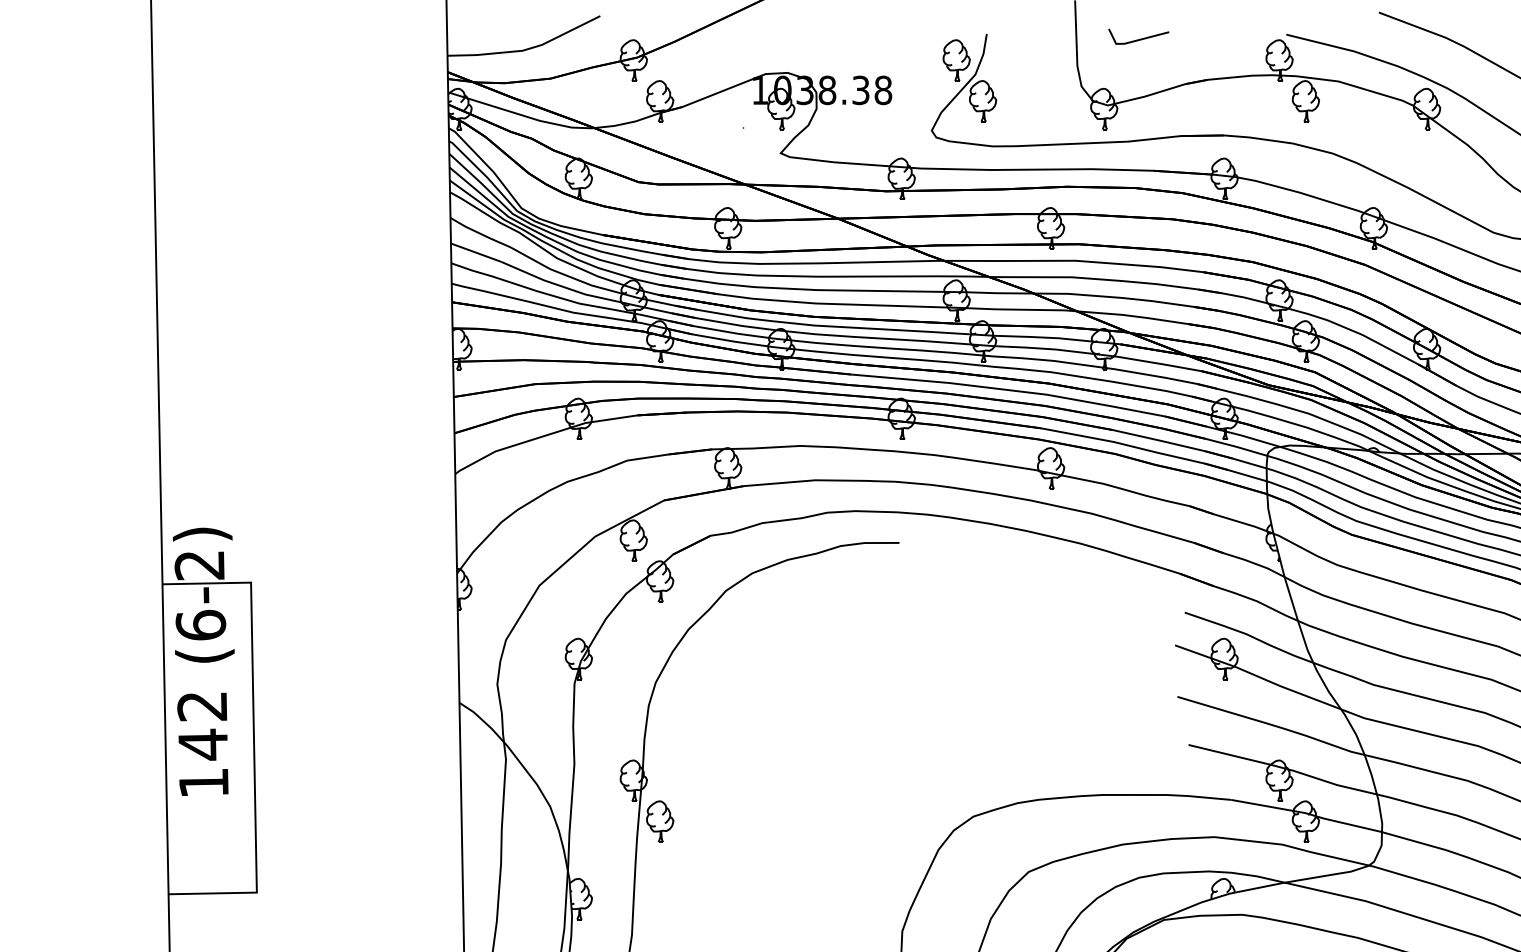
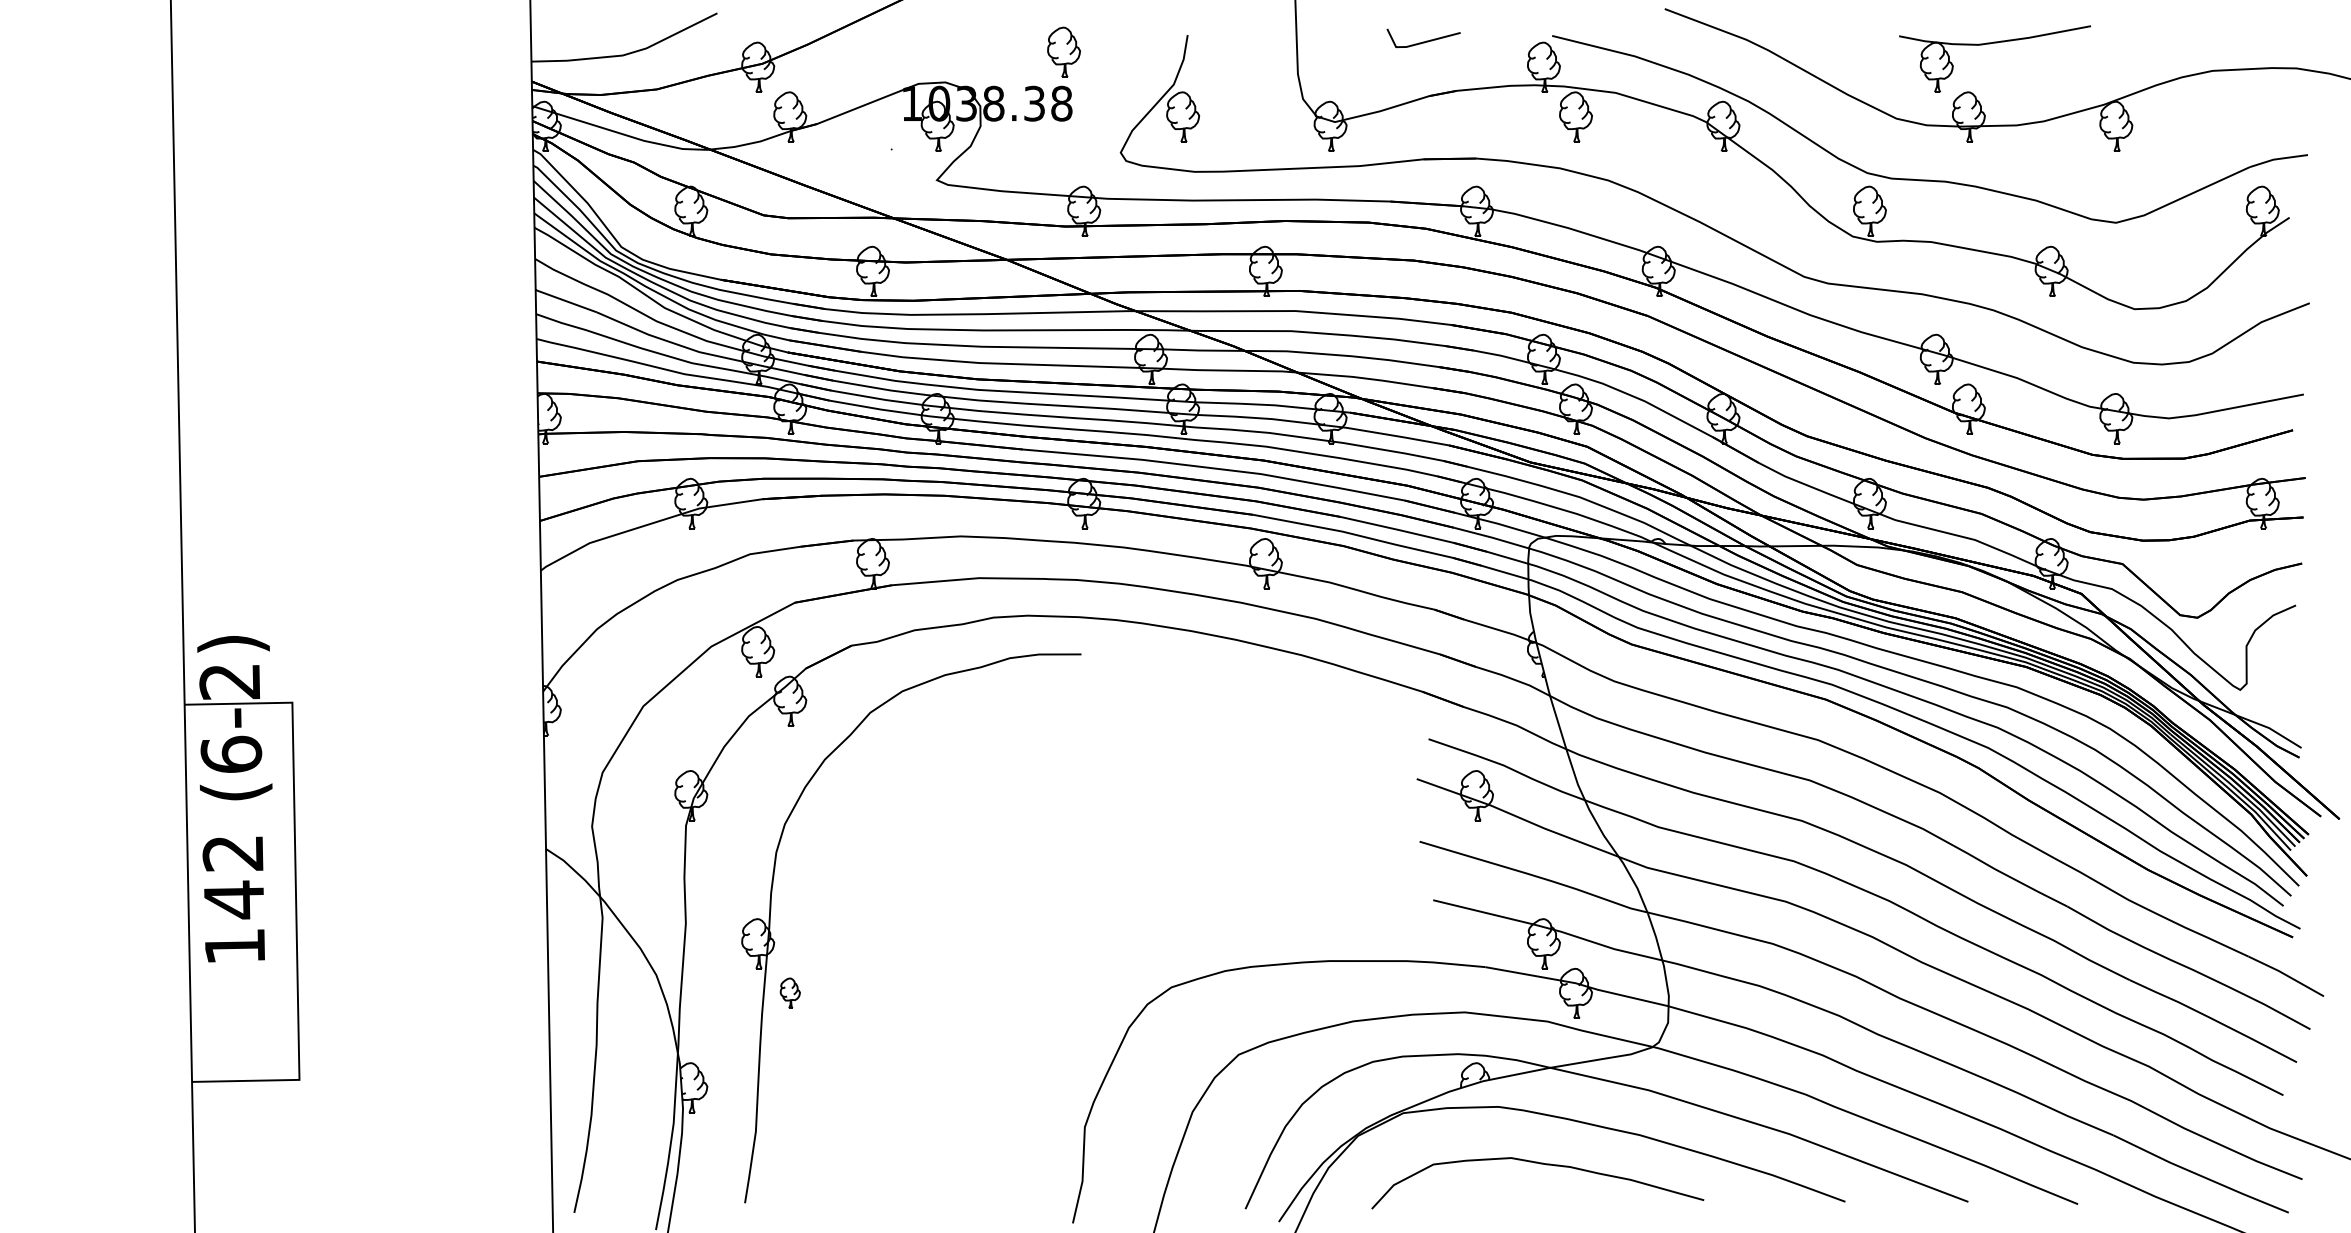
line: (1138, 39) -> (1423, 41), moved
part: (956, 59) -> (1063, 51), moved
part: (660, 820) -> (790, 992), size x0.6

